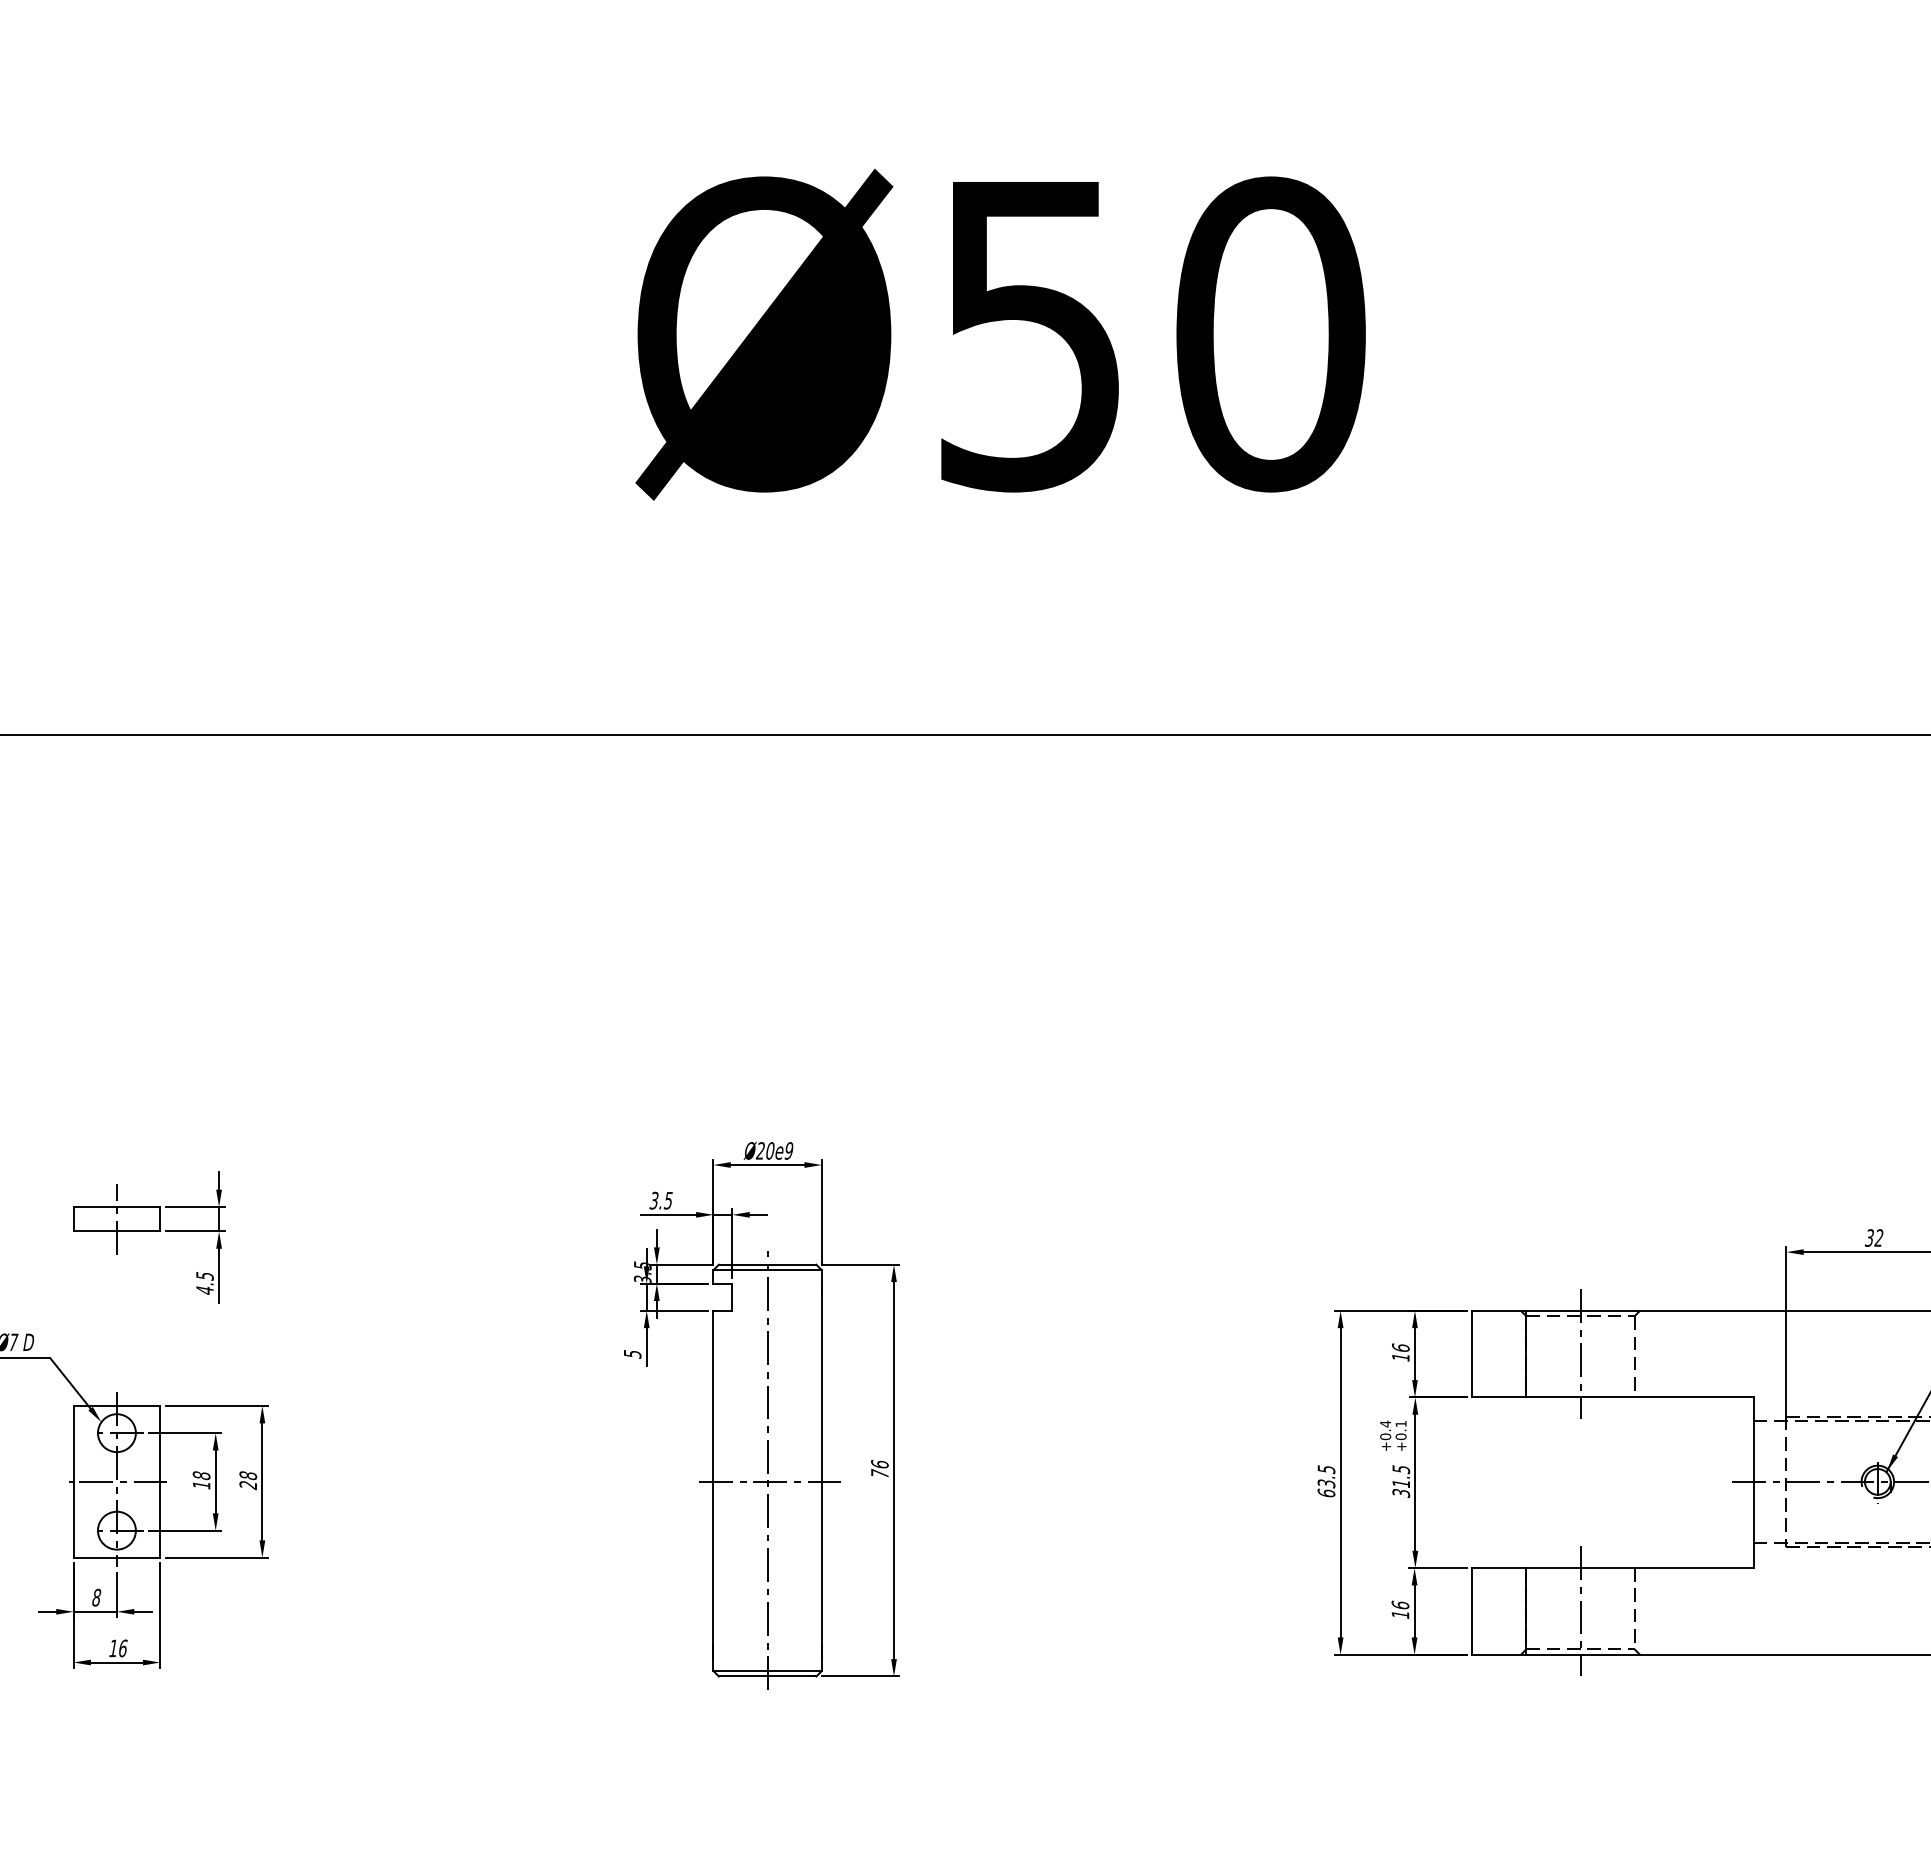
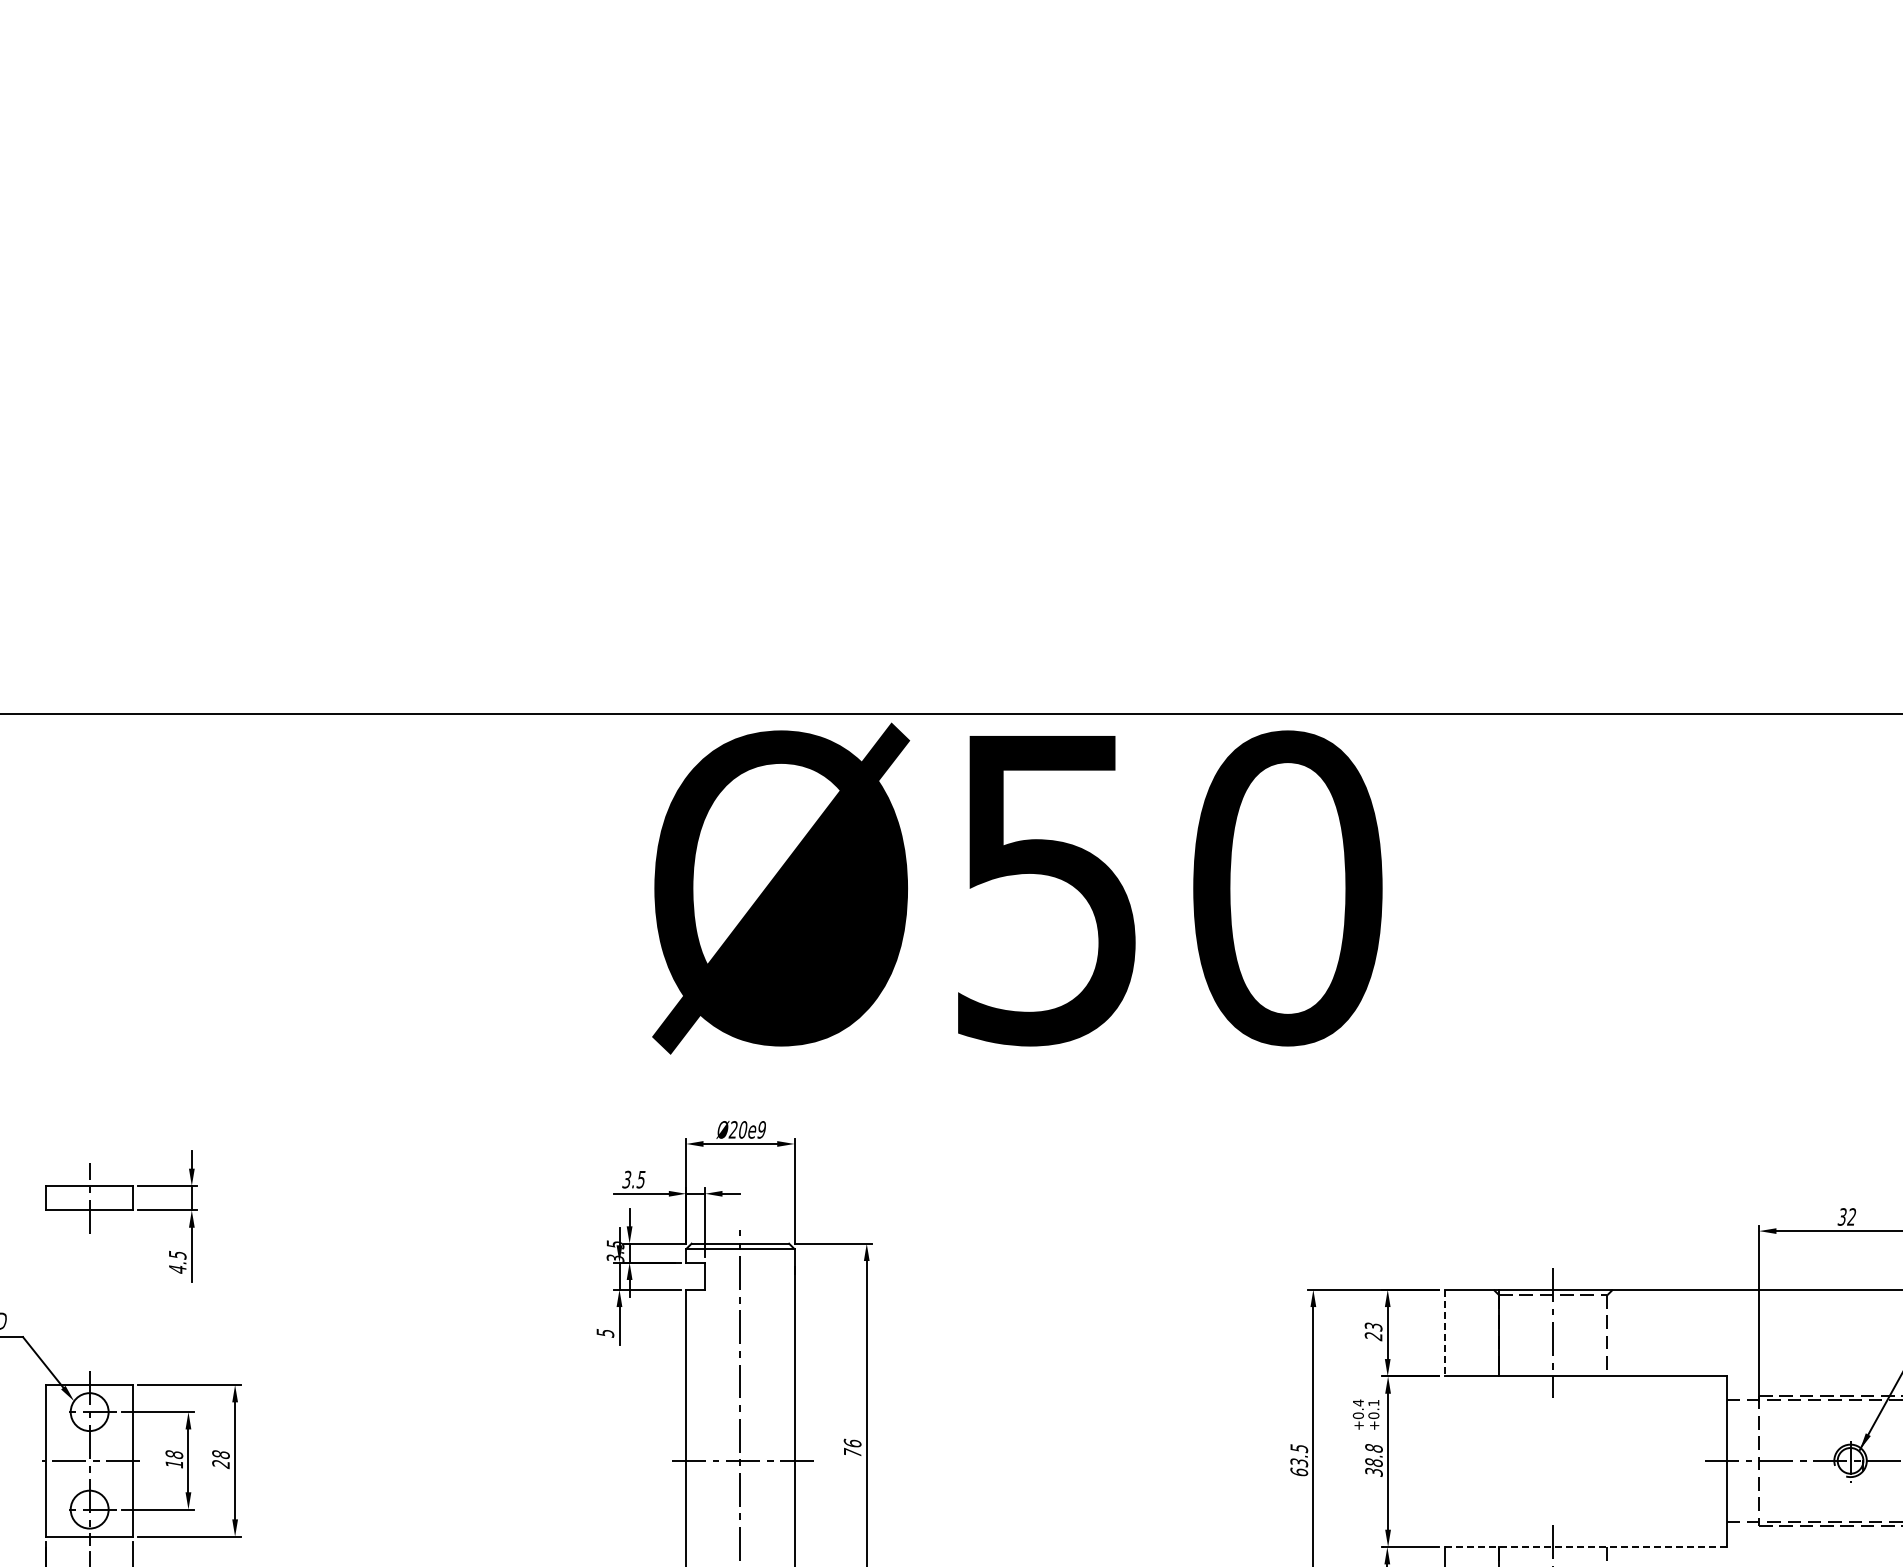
text: (1000, 334) -> (1017, 888), moved
text: (1400, 1352) -> (1373, 1331), 16 -> 23
line: (1472, 1354) -> (1445, 1333), solid -> dashed
text: (1401, 1476) -> (1374, 1455), 31.5 -> 38.8
line: (1613, 1568) -> (1586, 1547), solid -> dashed

